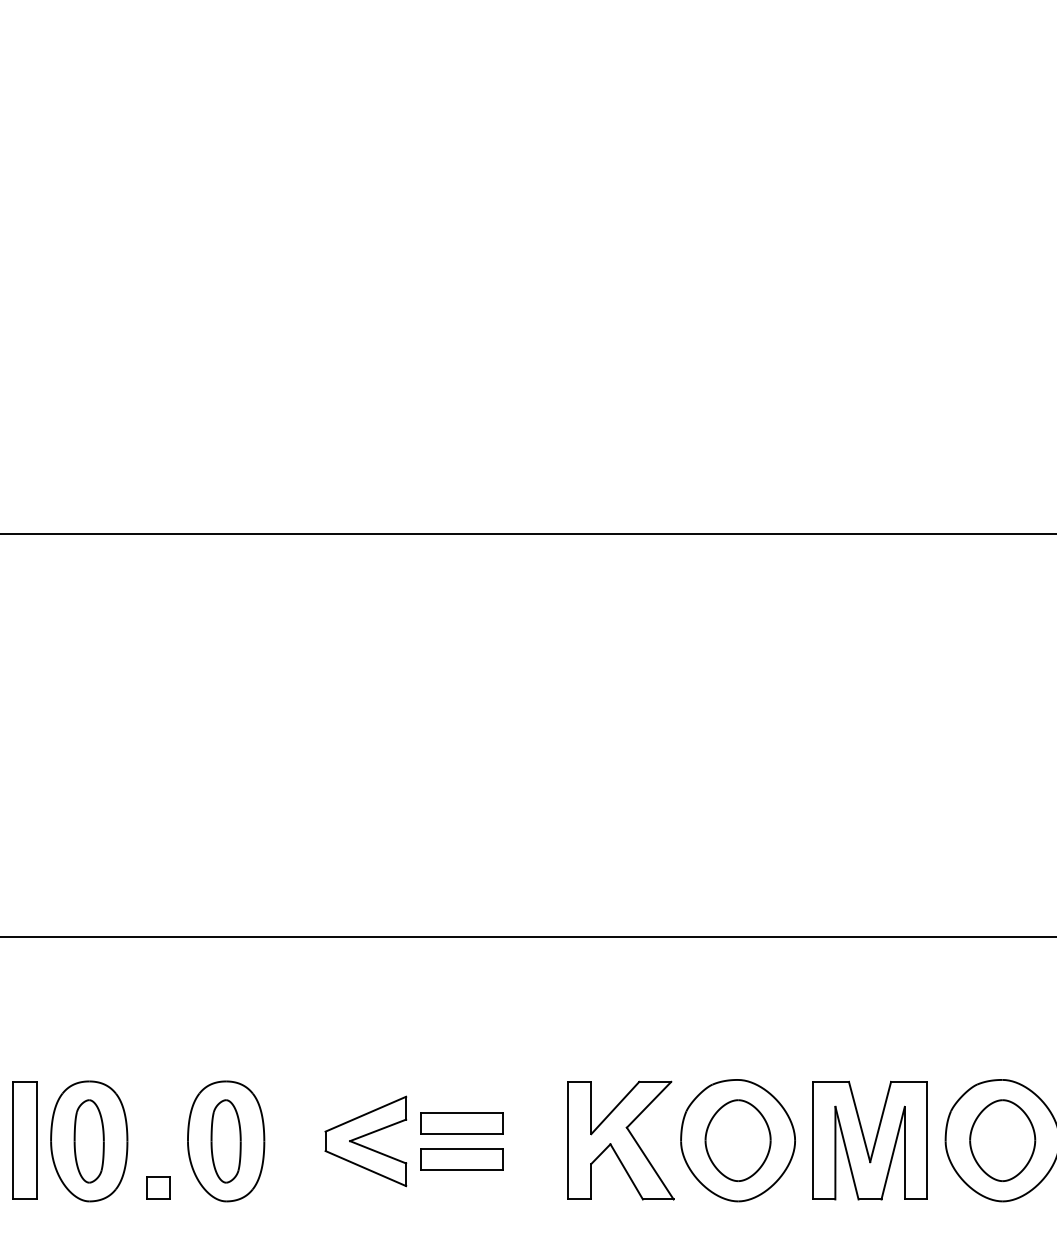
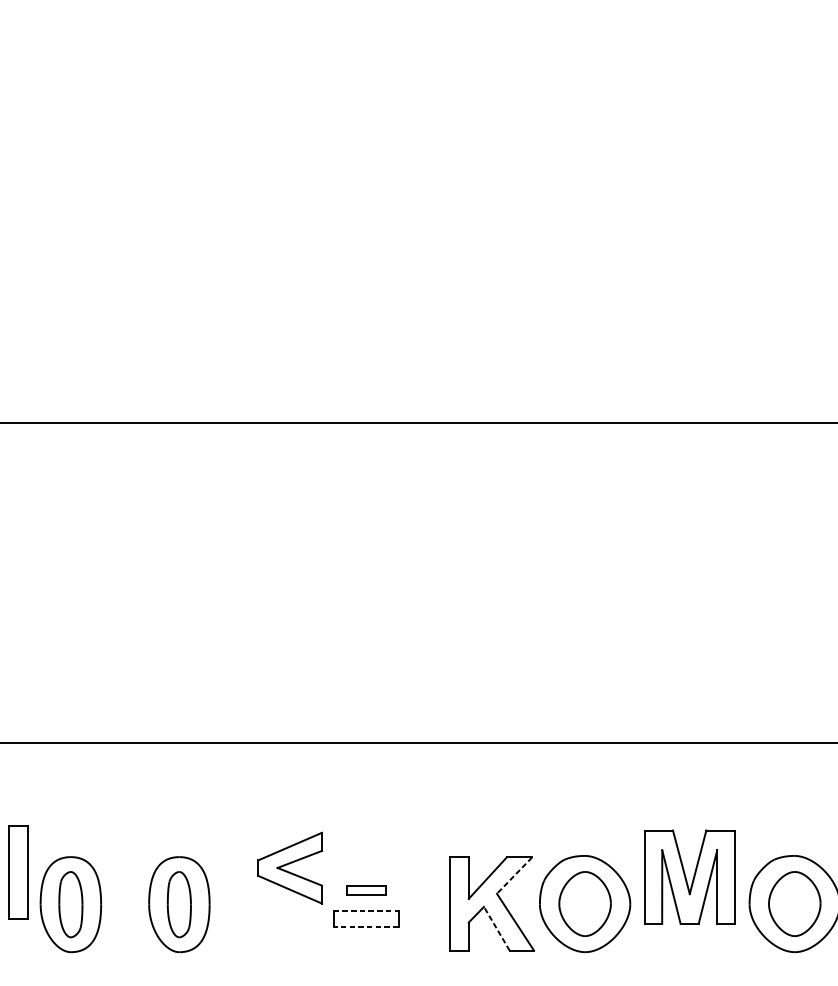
line: (649, 1104) -> (514, 875), solid -> dashed
part: (461, 1123) -> (365, 890), size x0.6
part: (24, 1140) -> (17, 872), moved
part: (869, 1140) -> (689, 876), moved
part: (365, 1141) -> (289, 868), moved
line: (462, 1148) -> (366, 910), solid -> dashed
line: (461, 1169) -> (365, 926), solid -> dashed
line: (626, 1171) -> (496, 928), solid -> dashed
part: (158, 1187) -> (125, 941), removed

